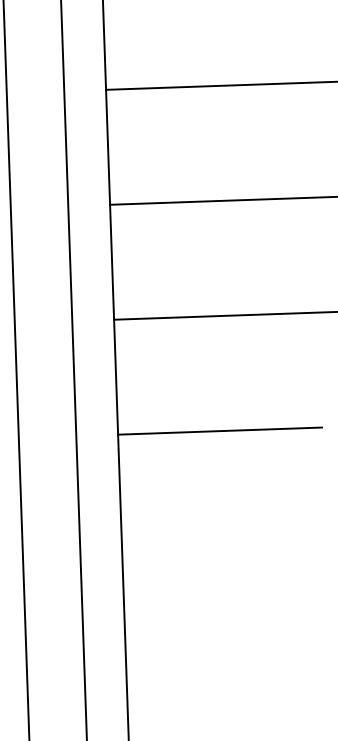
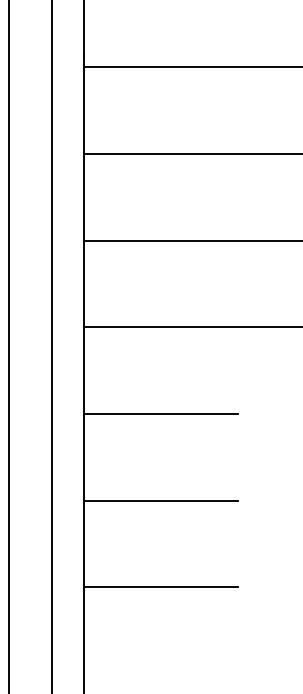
line: (223, 545) -> (160, 500), added
line: (227, 661) -> (160, 587), added

